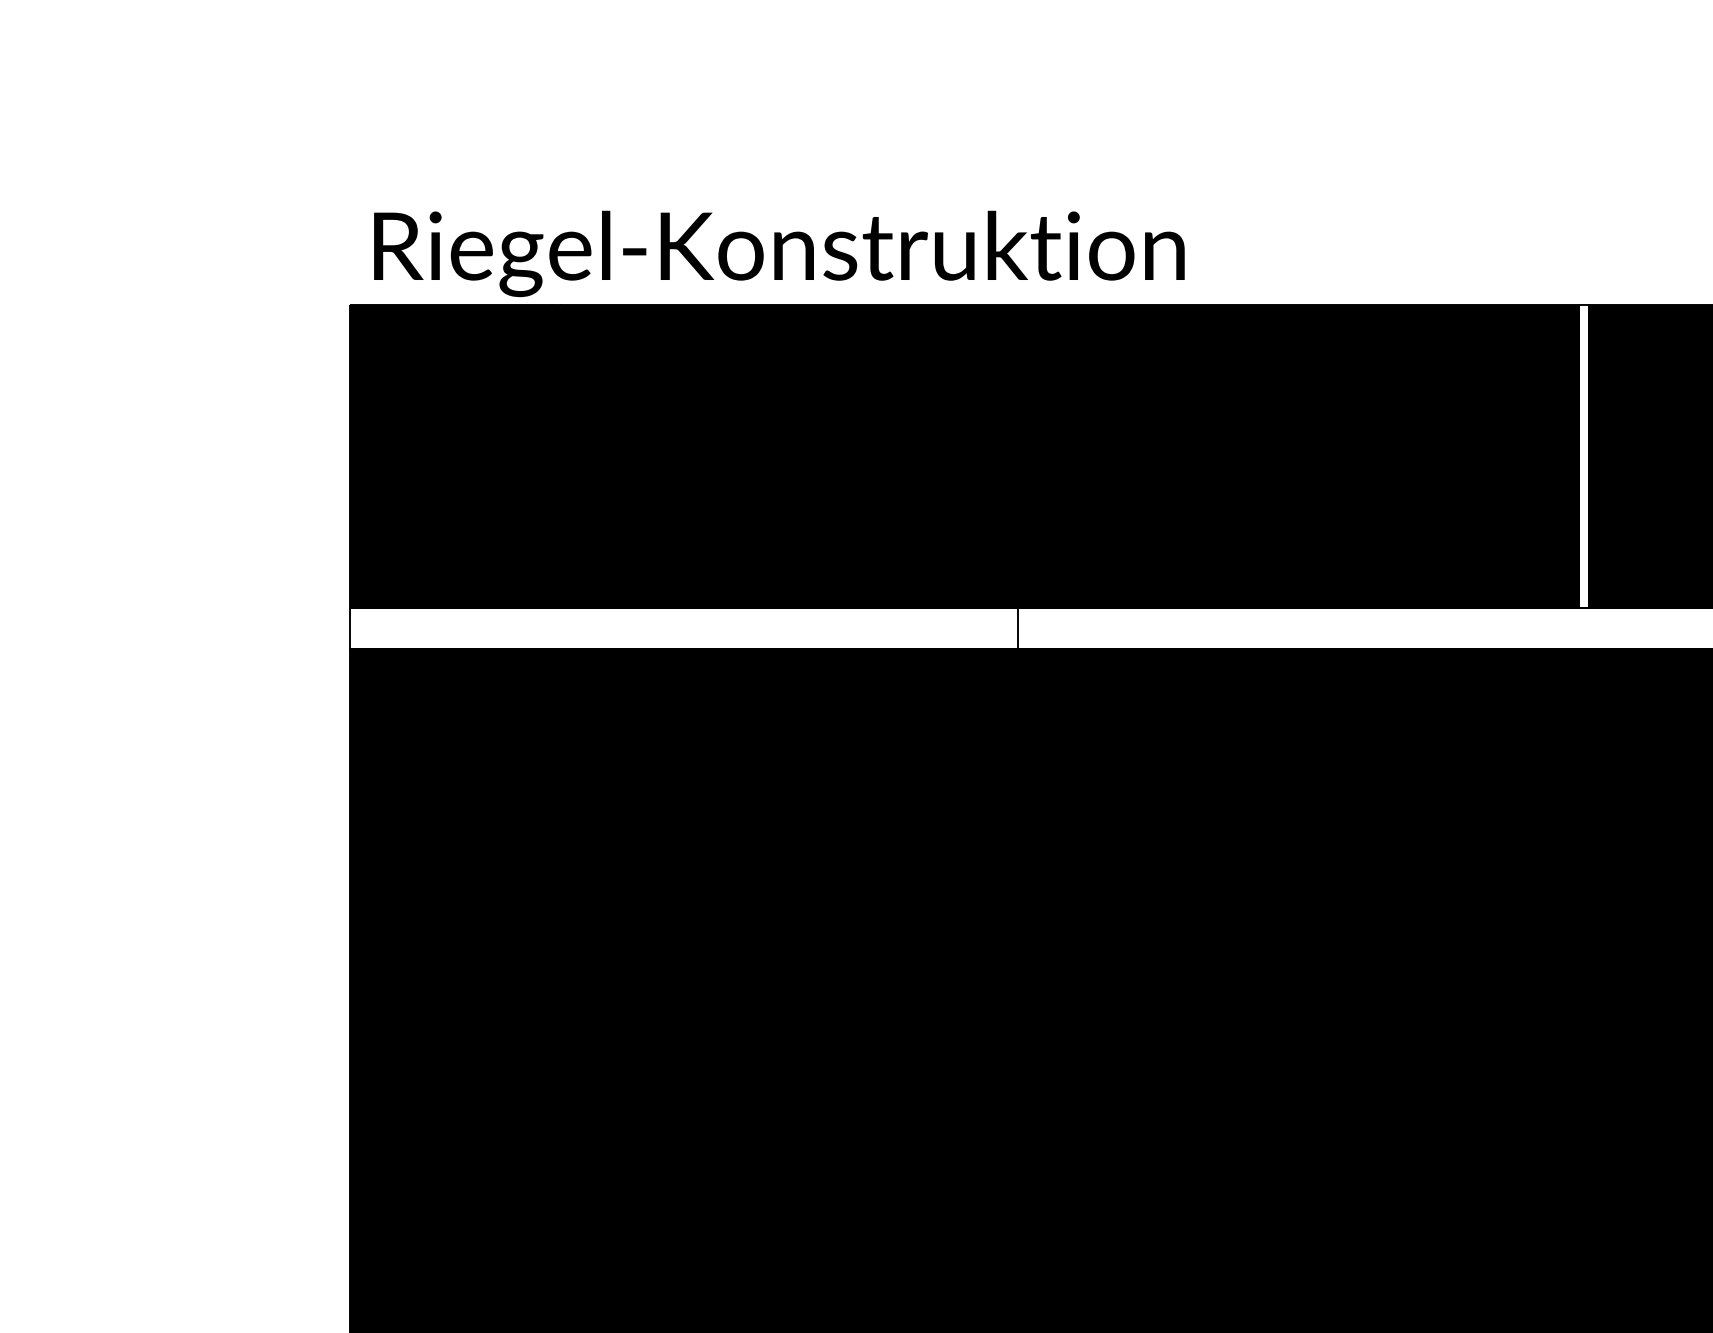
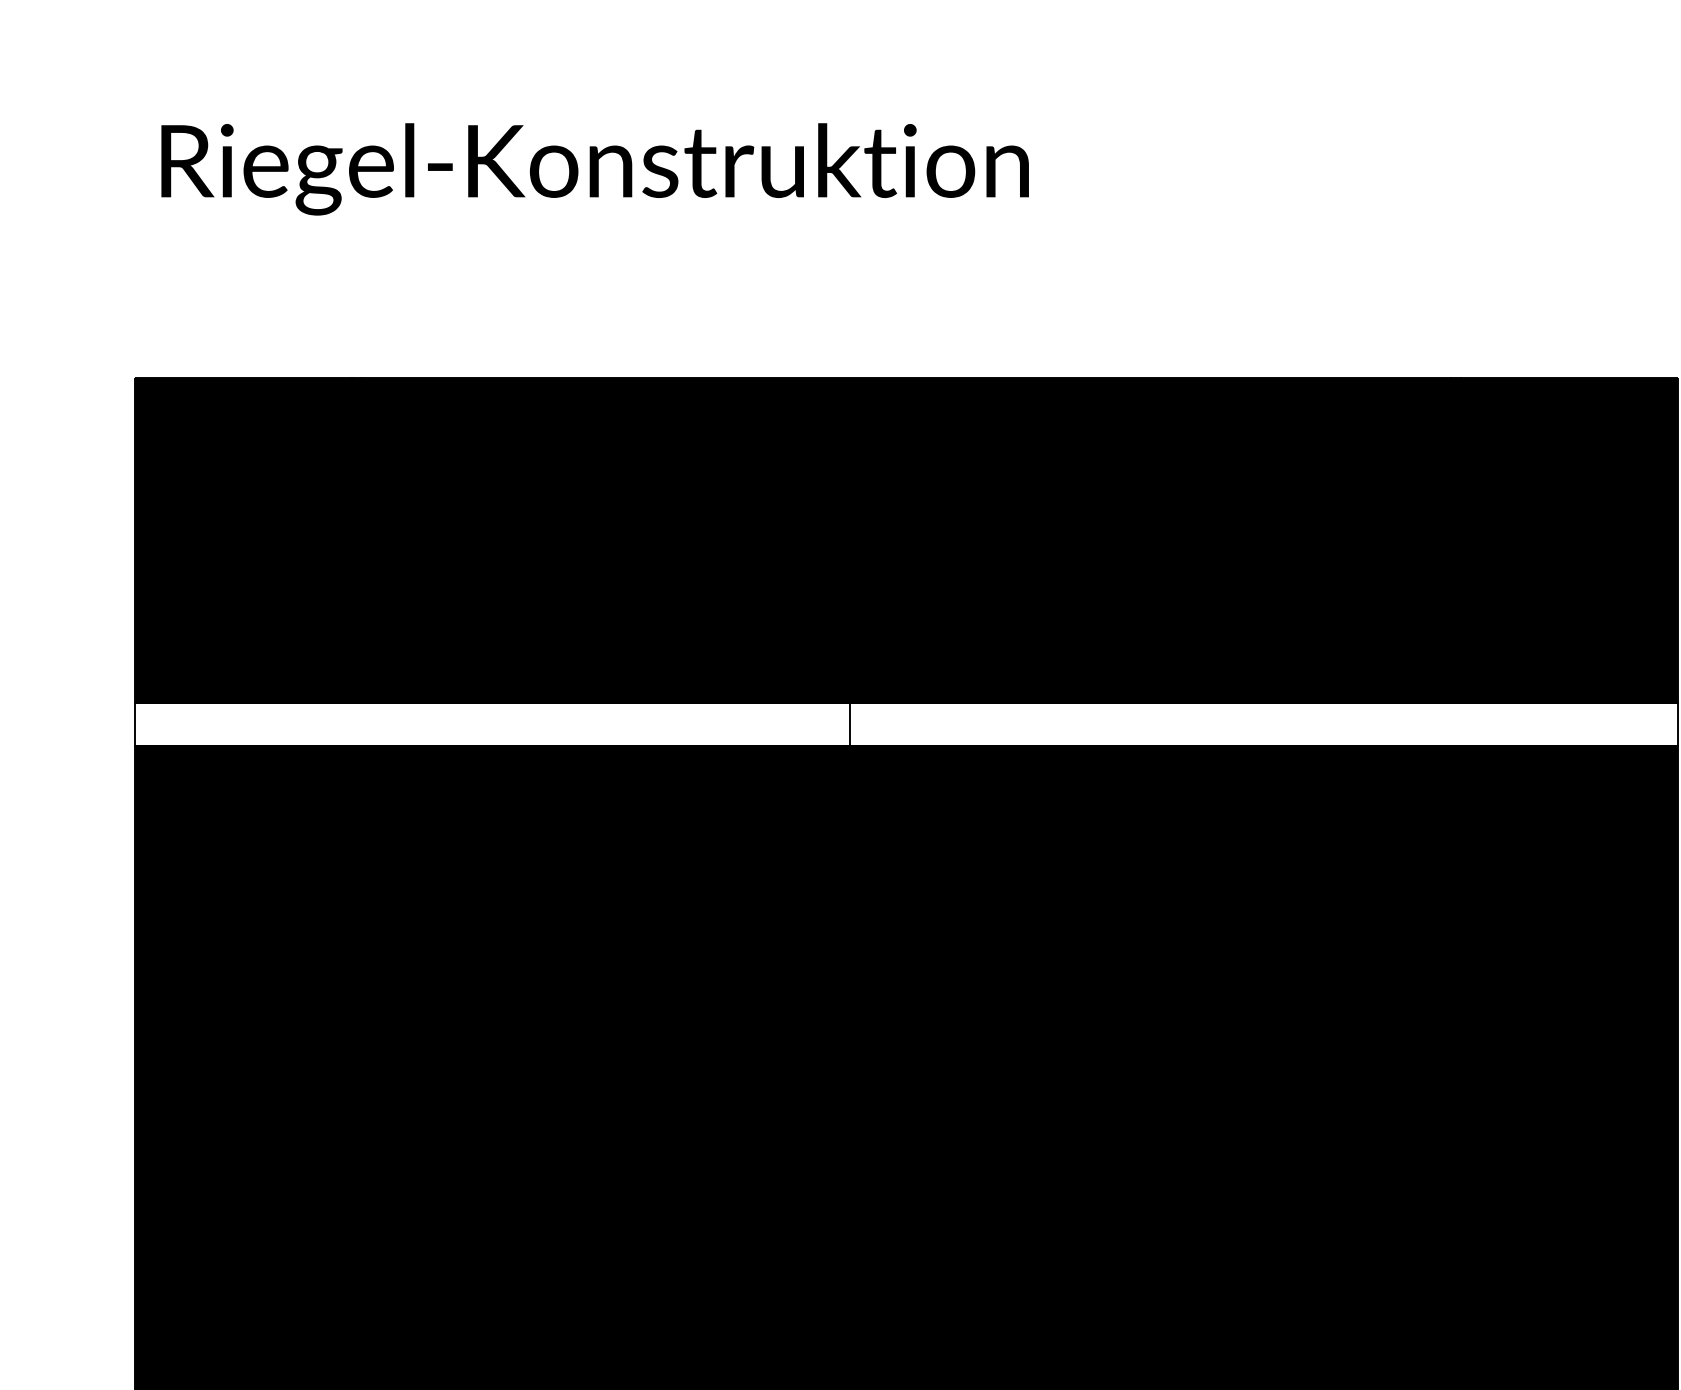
text: (779, 253) -> (595, 168), moved
fill: (1583, 456) -> (1455, 540), added

